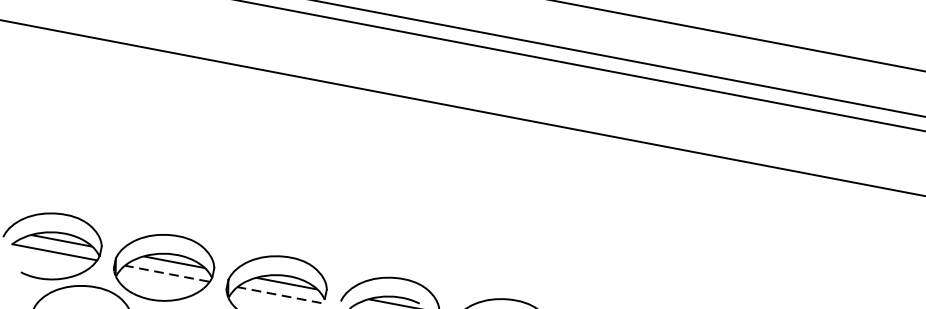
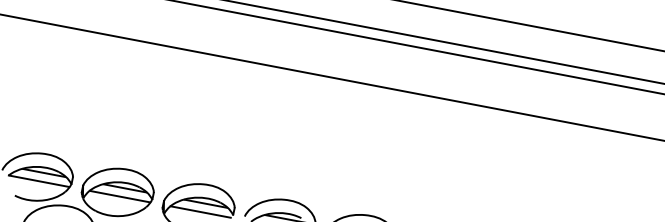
line: (166, 273) -> (119, 196), dashed -> solid
line: (279, 295) -> (200, 212), dashed -> solid

